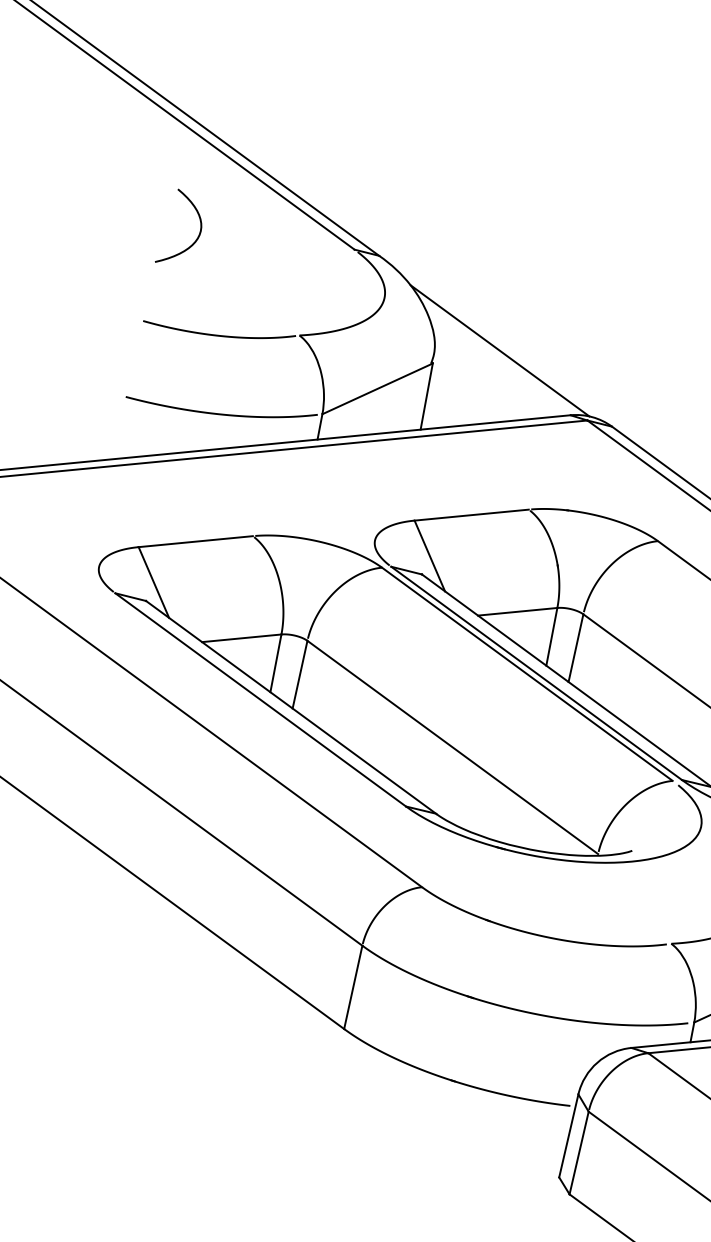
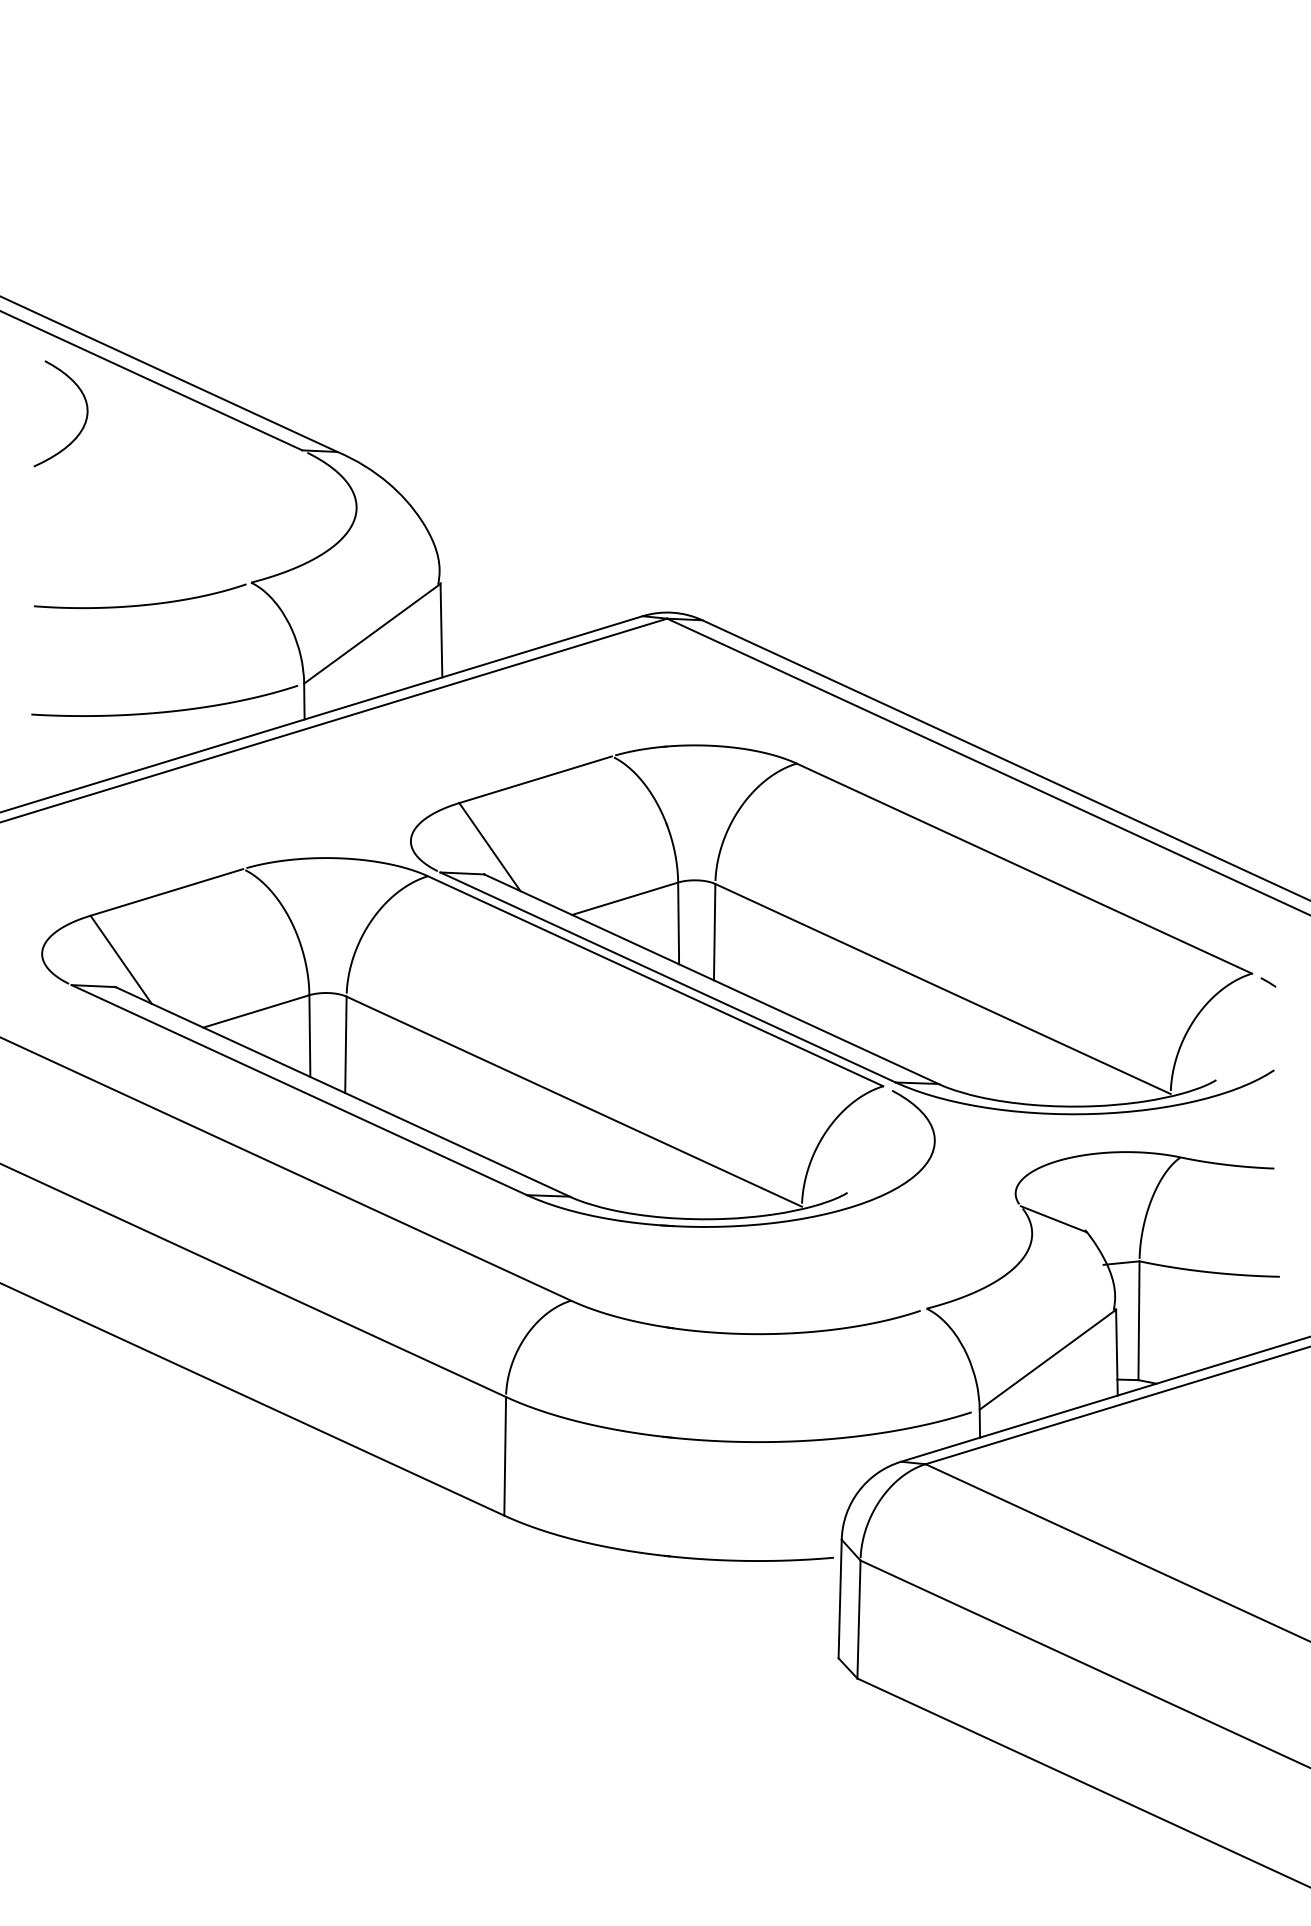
curve: (198, 235) -> (85, 418), moved
line: (499, 350) -> (528, 547), removed

